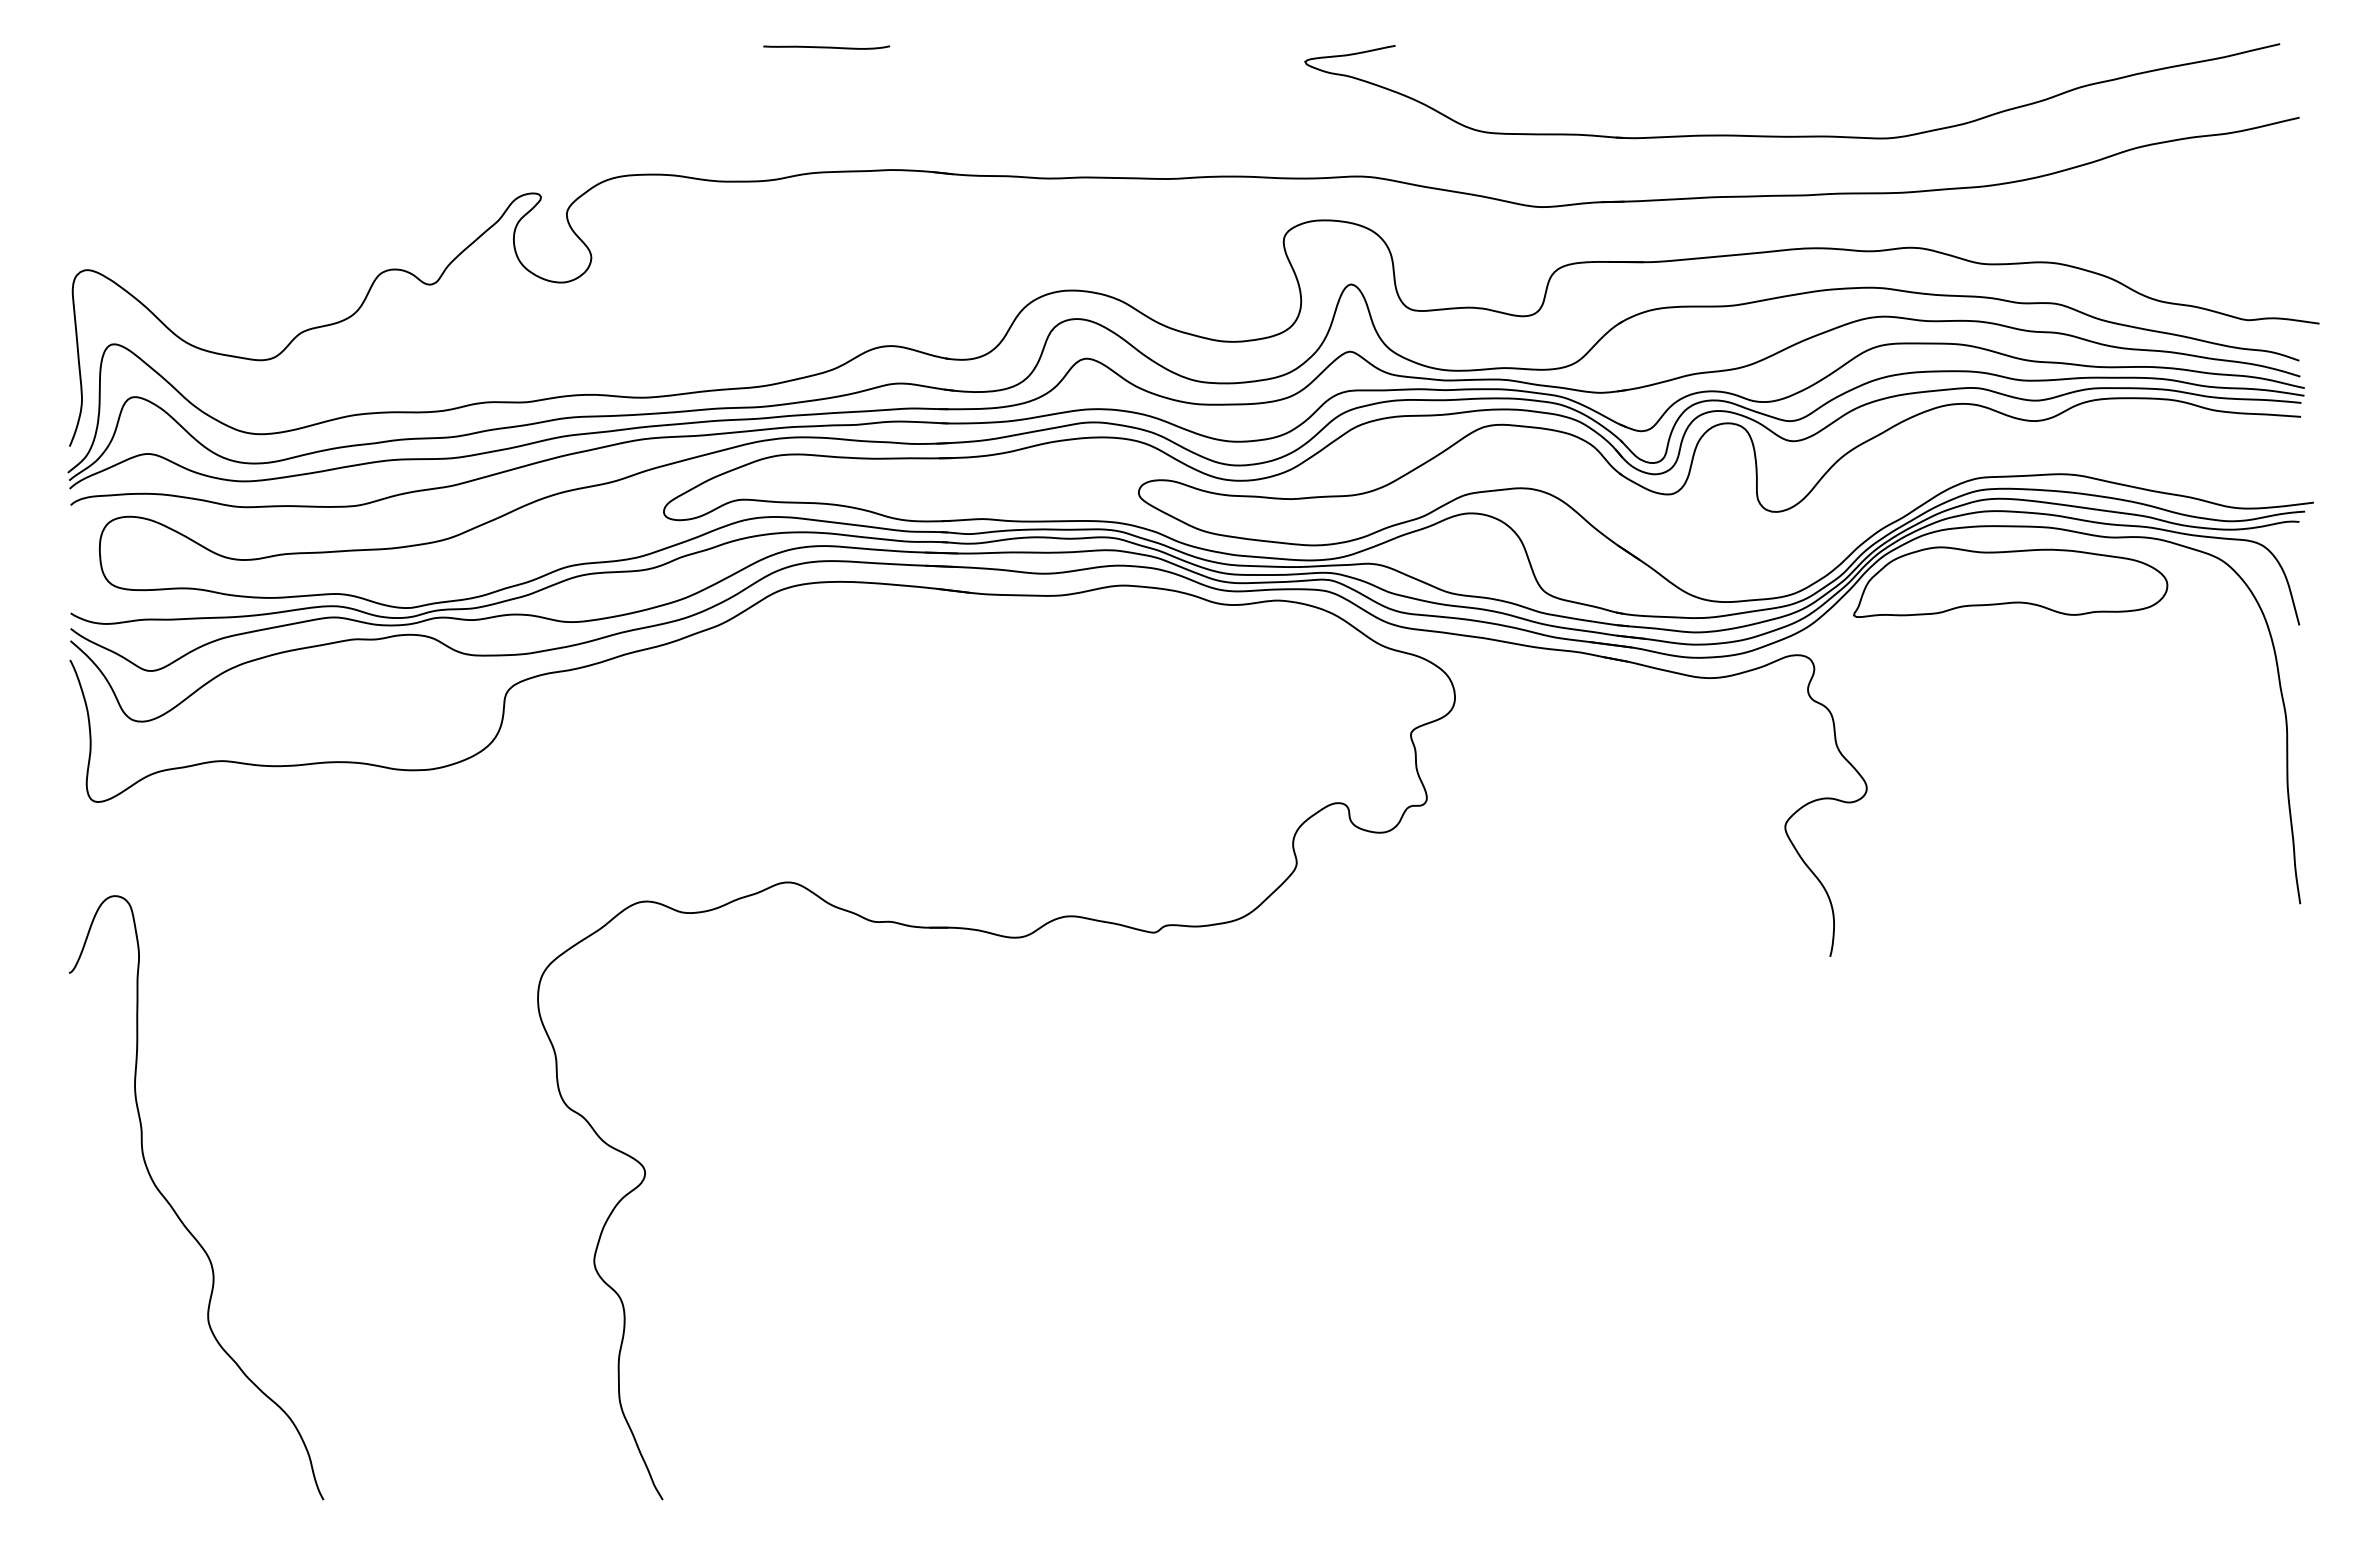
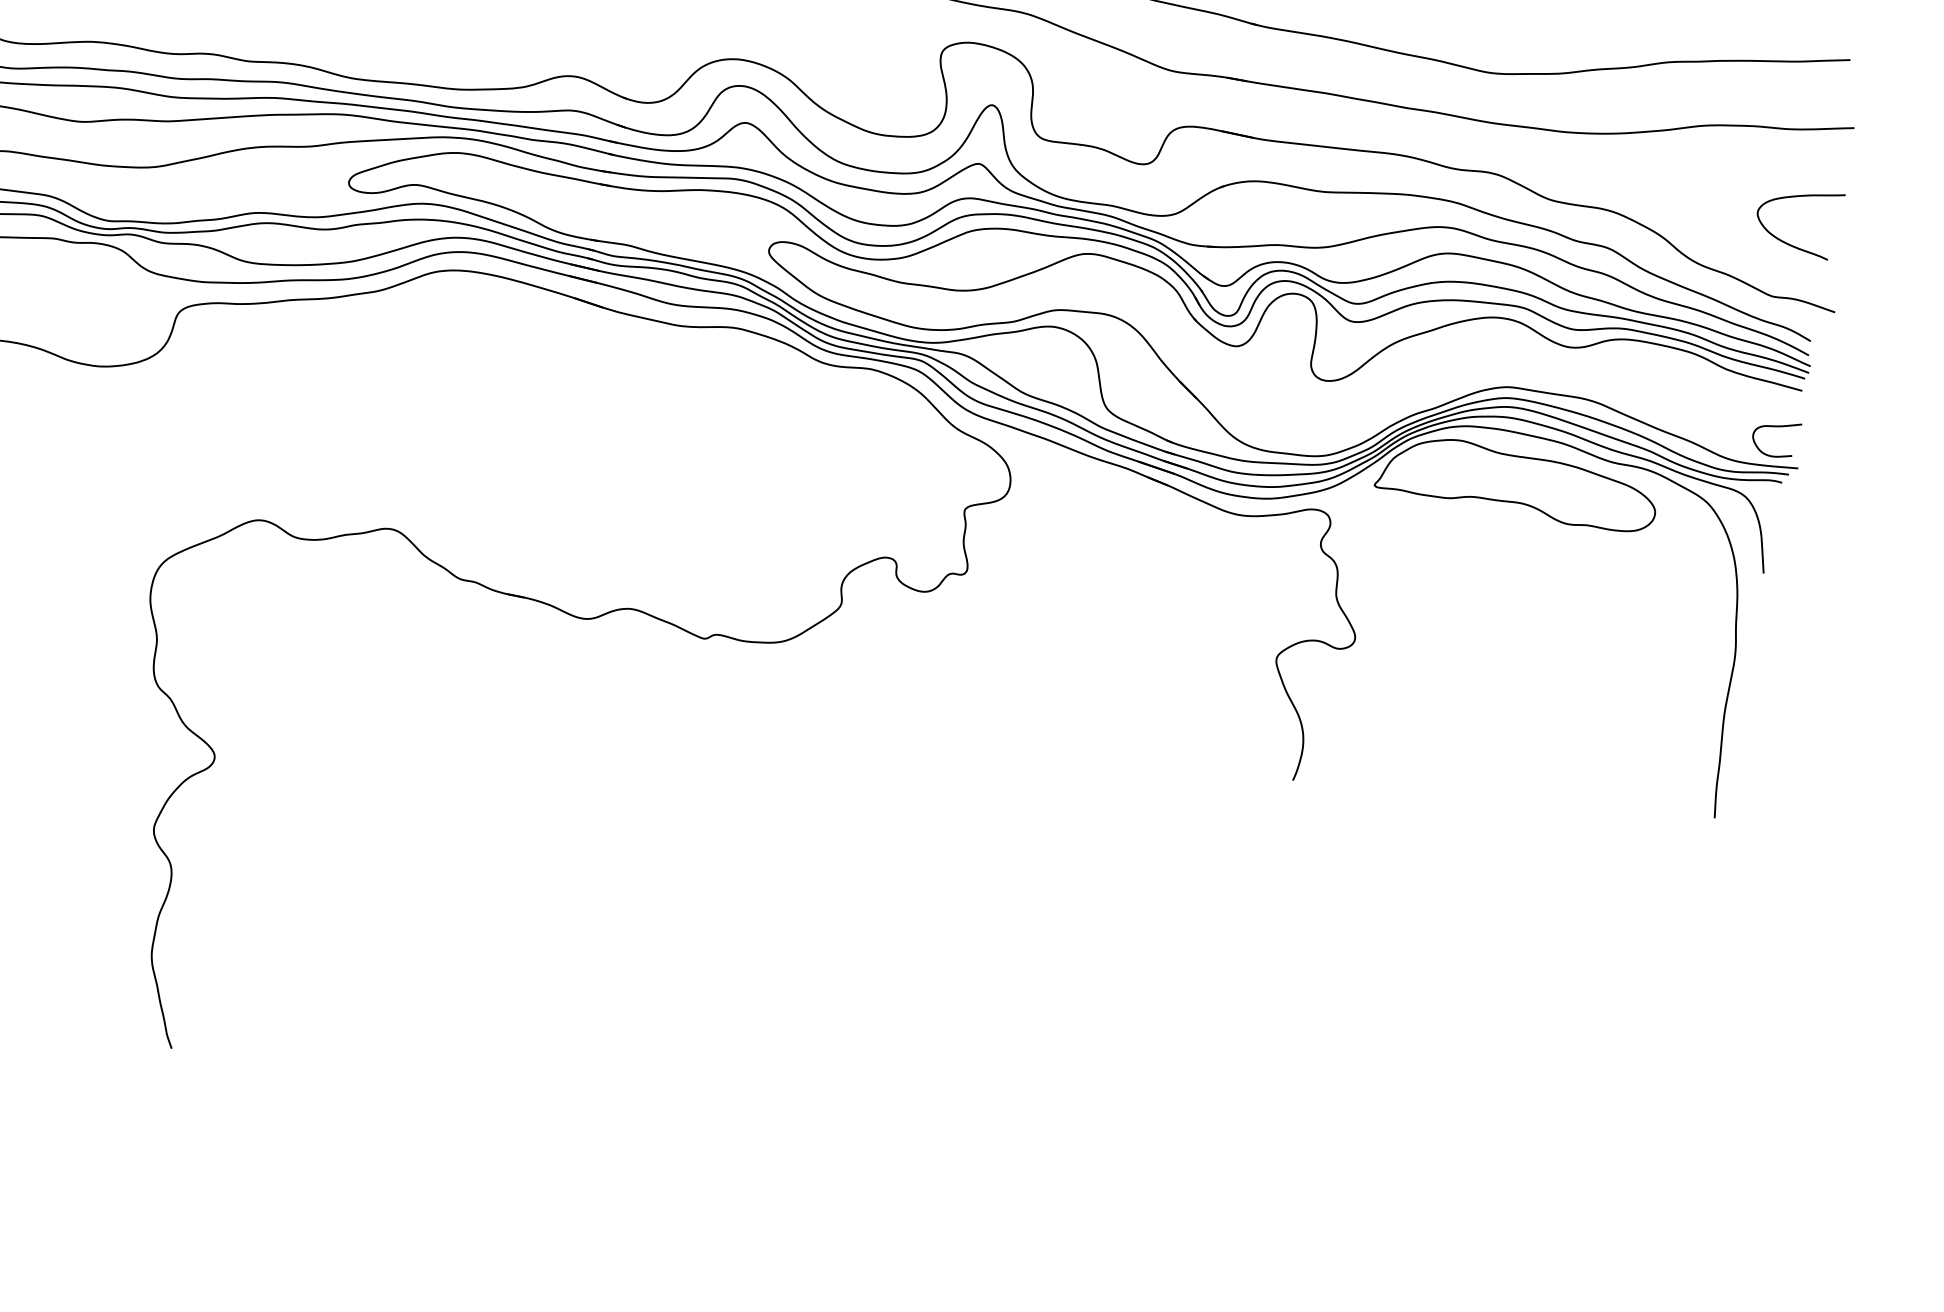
curve: (2250, 206) -> (1795, 197), added
curve: (2281, 462) -> (1777, 427), added

